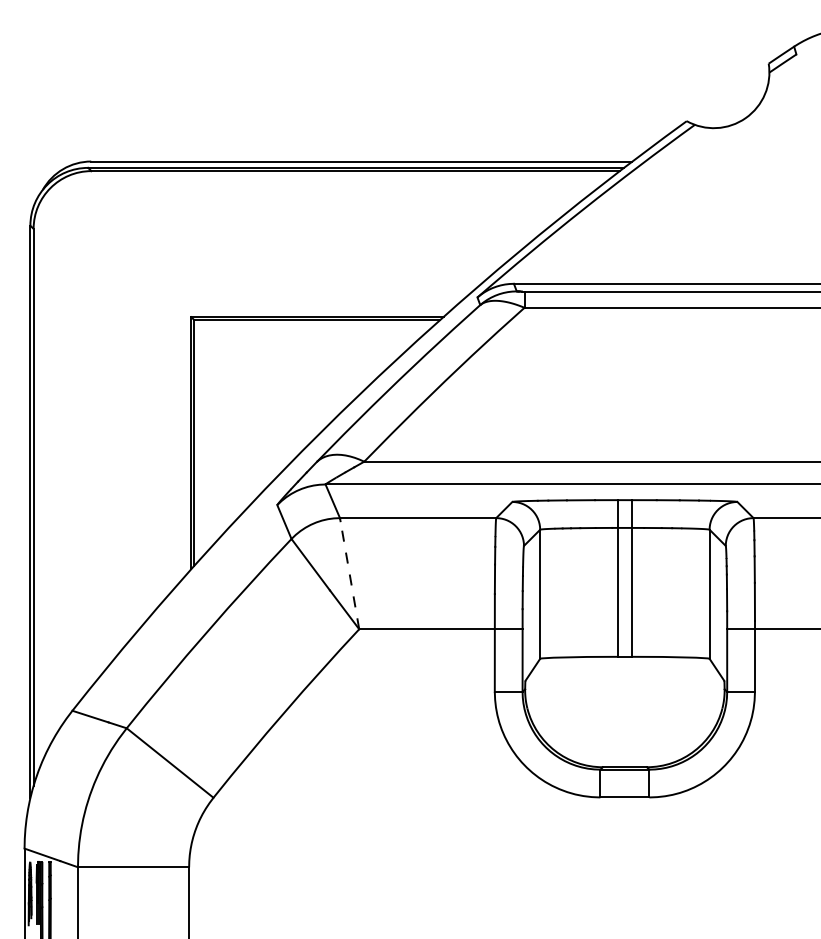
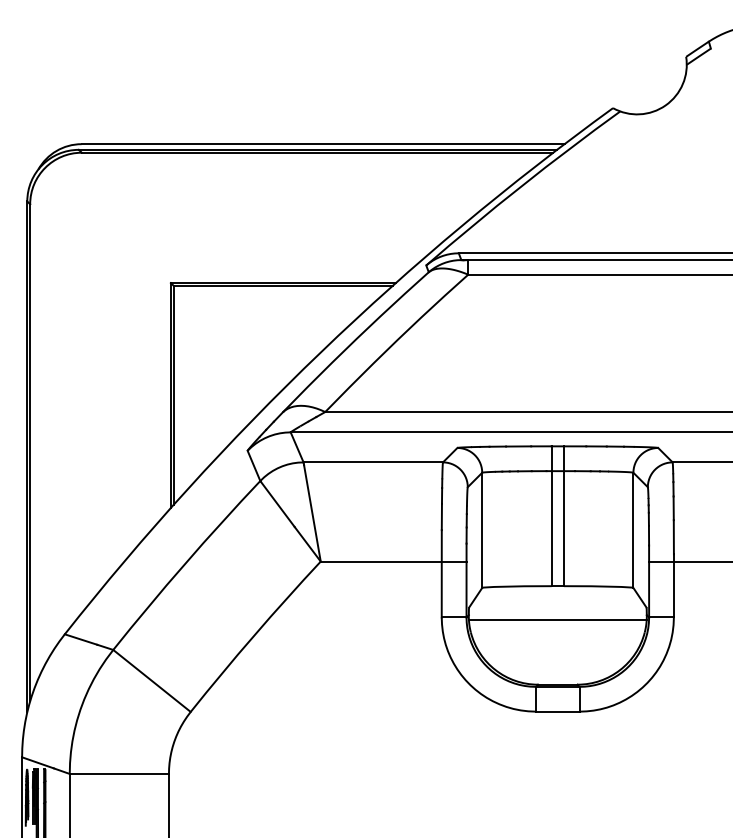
line: (349, 575) -> (312, 513), dashed -> solid
line: (624, 695) -> (557, 620), added

